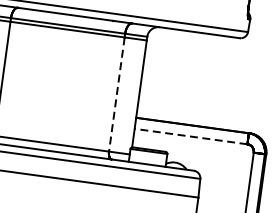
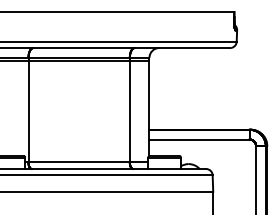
line: (116, 94) -> (129, 111), dashed -> solid
line: (191, 136) -> (199, 139), dashed -> solid

